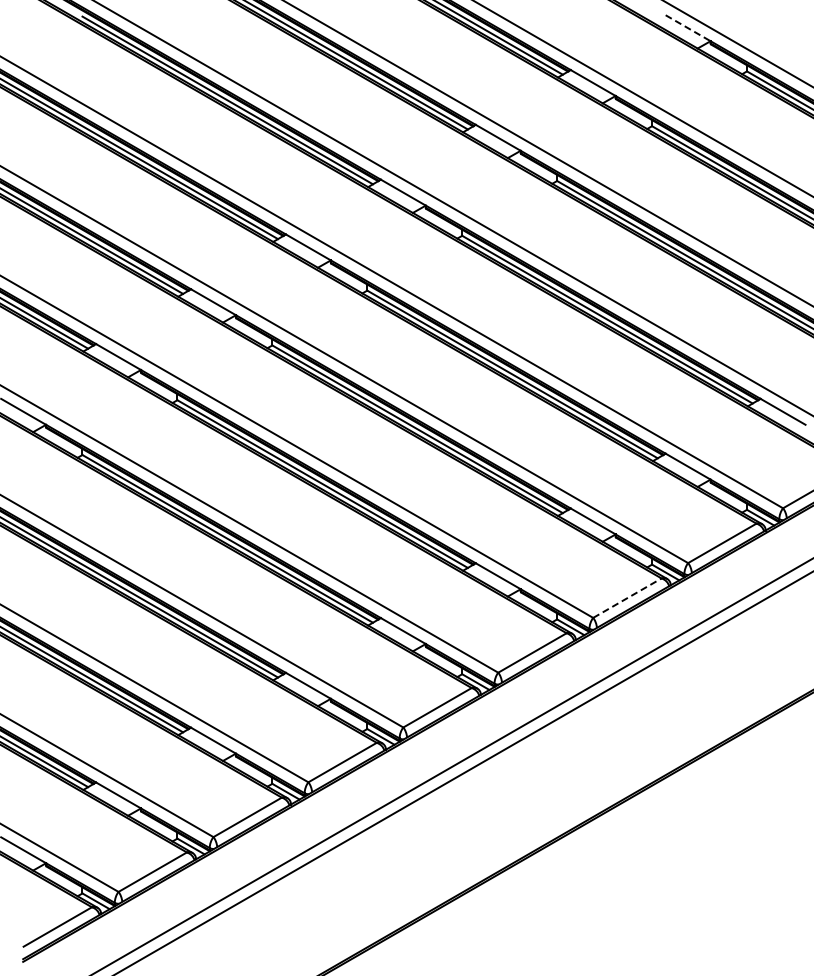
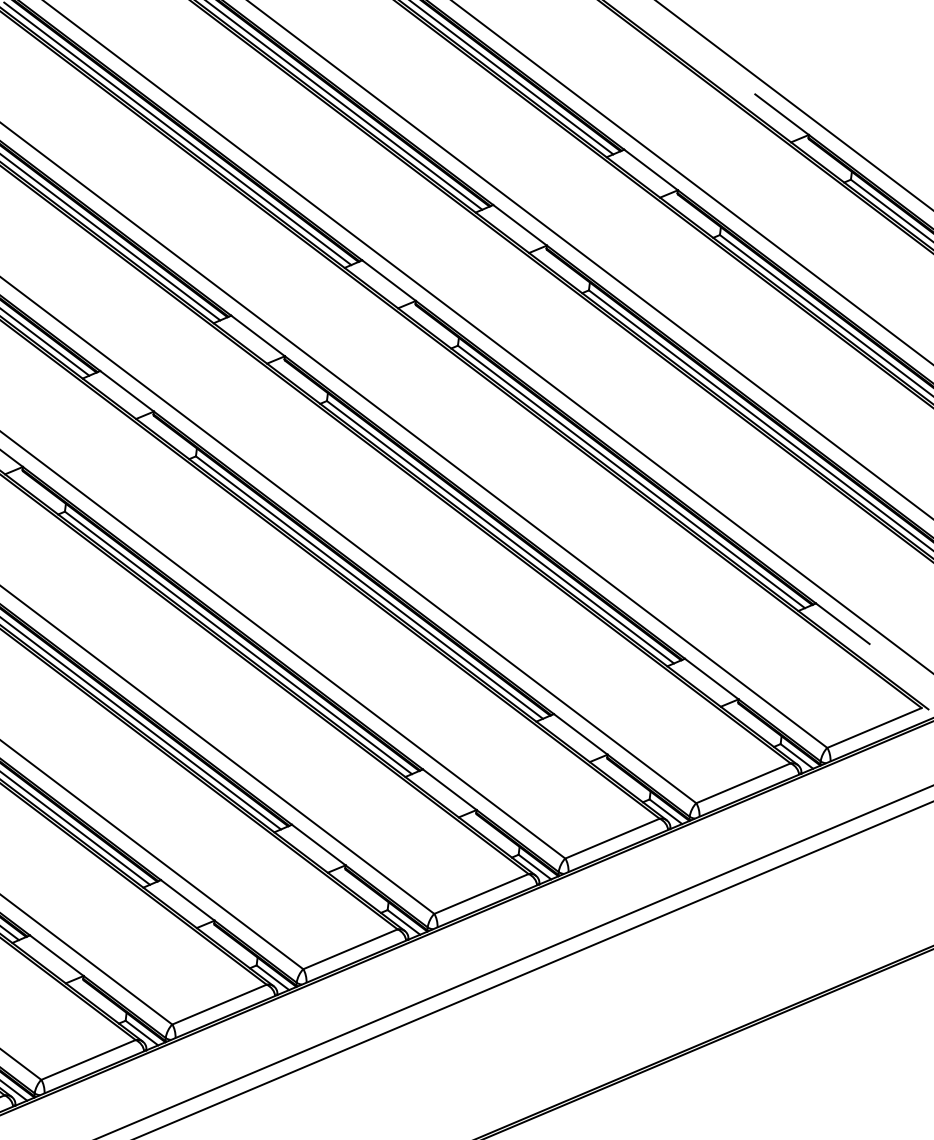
line: (688, 28) -> (782, 115), dashed -> solid
line: (627, 597) -> (612, 837), dashed -> solid

